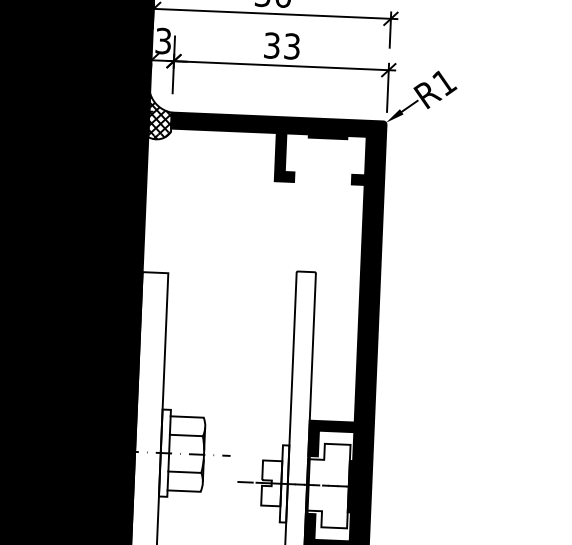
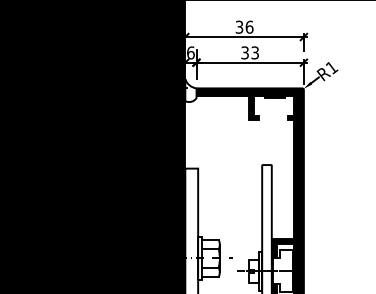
text: (162, 40) -> (190, 52), 3 -> 6
hatch: (159, 116) -> (190, 90), removed

